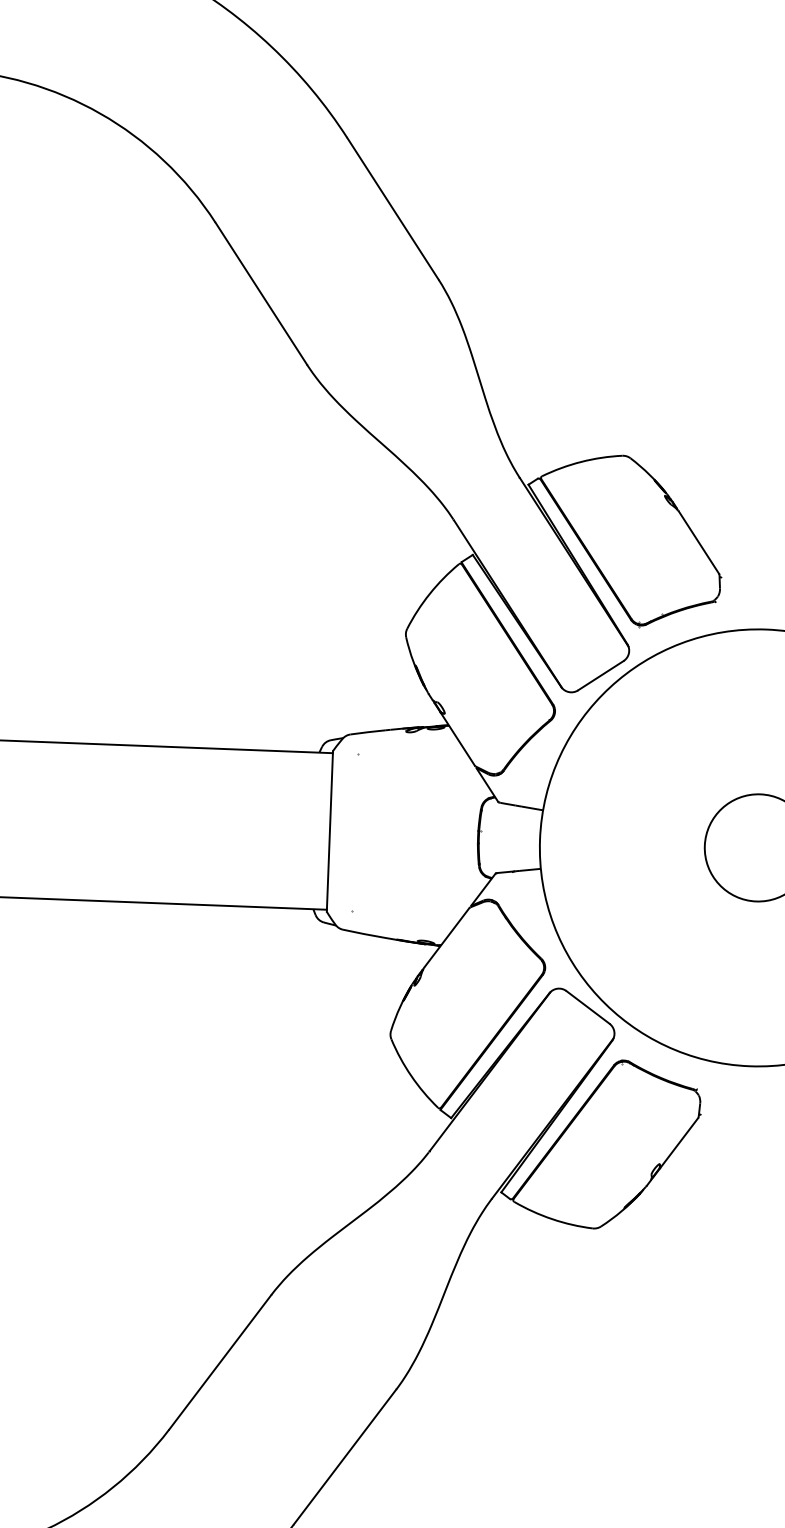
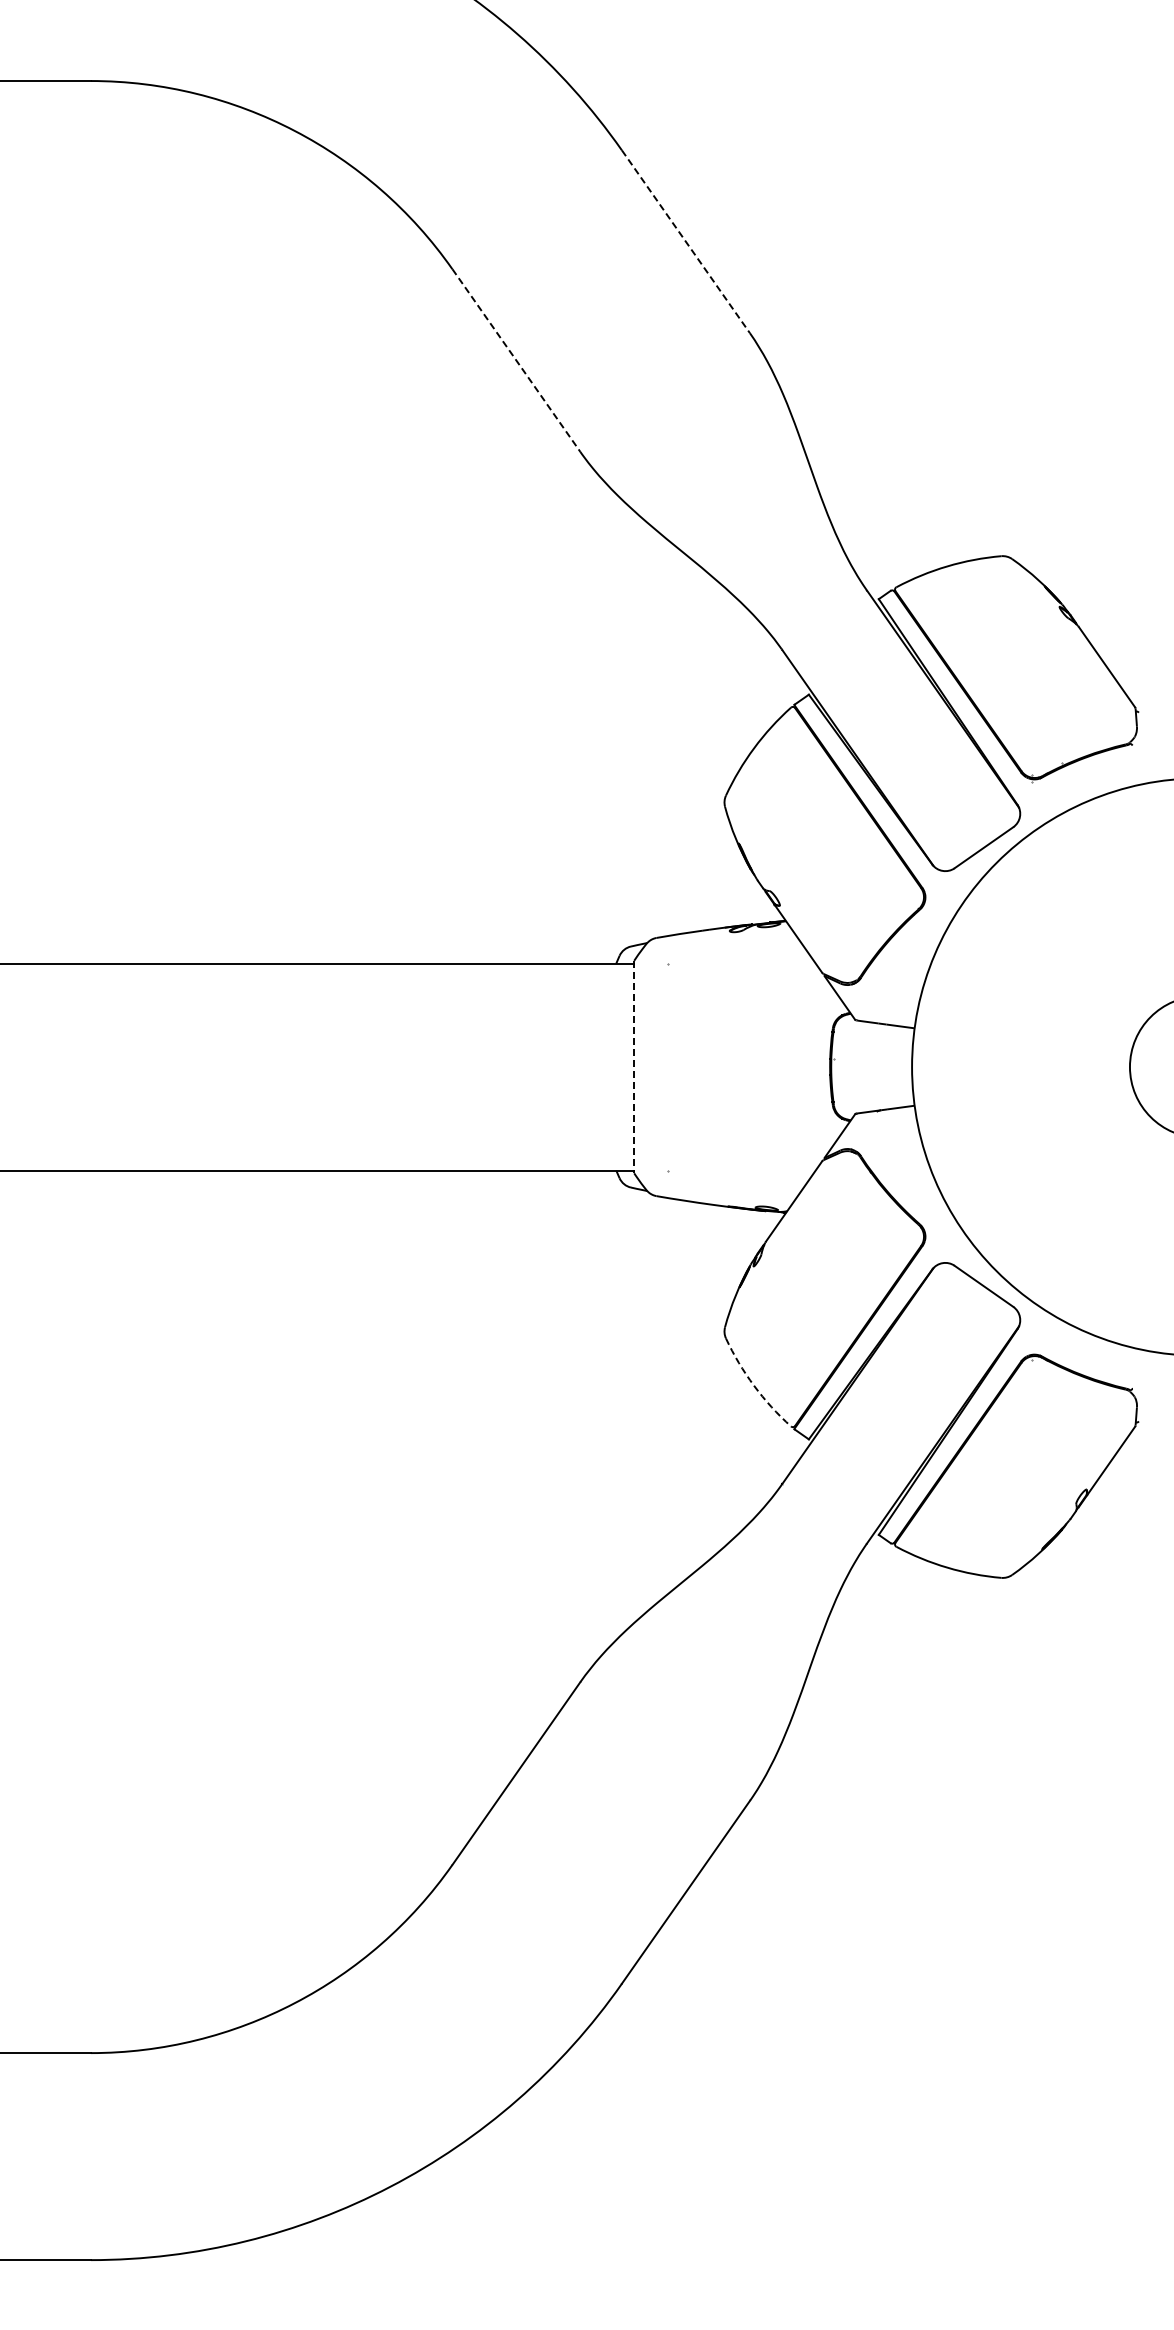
line: (392, 208) -> (685, 241), solid -> dashed
line: (261, 293) -> (516, 360), solid -> dashed
line: (330, 831) -> (634, 1067), solid -> dashed
arc: (411, 1075) -> (754, 1385), solid -> dashed

